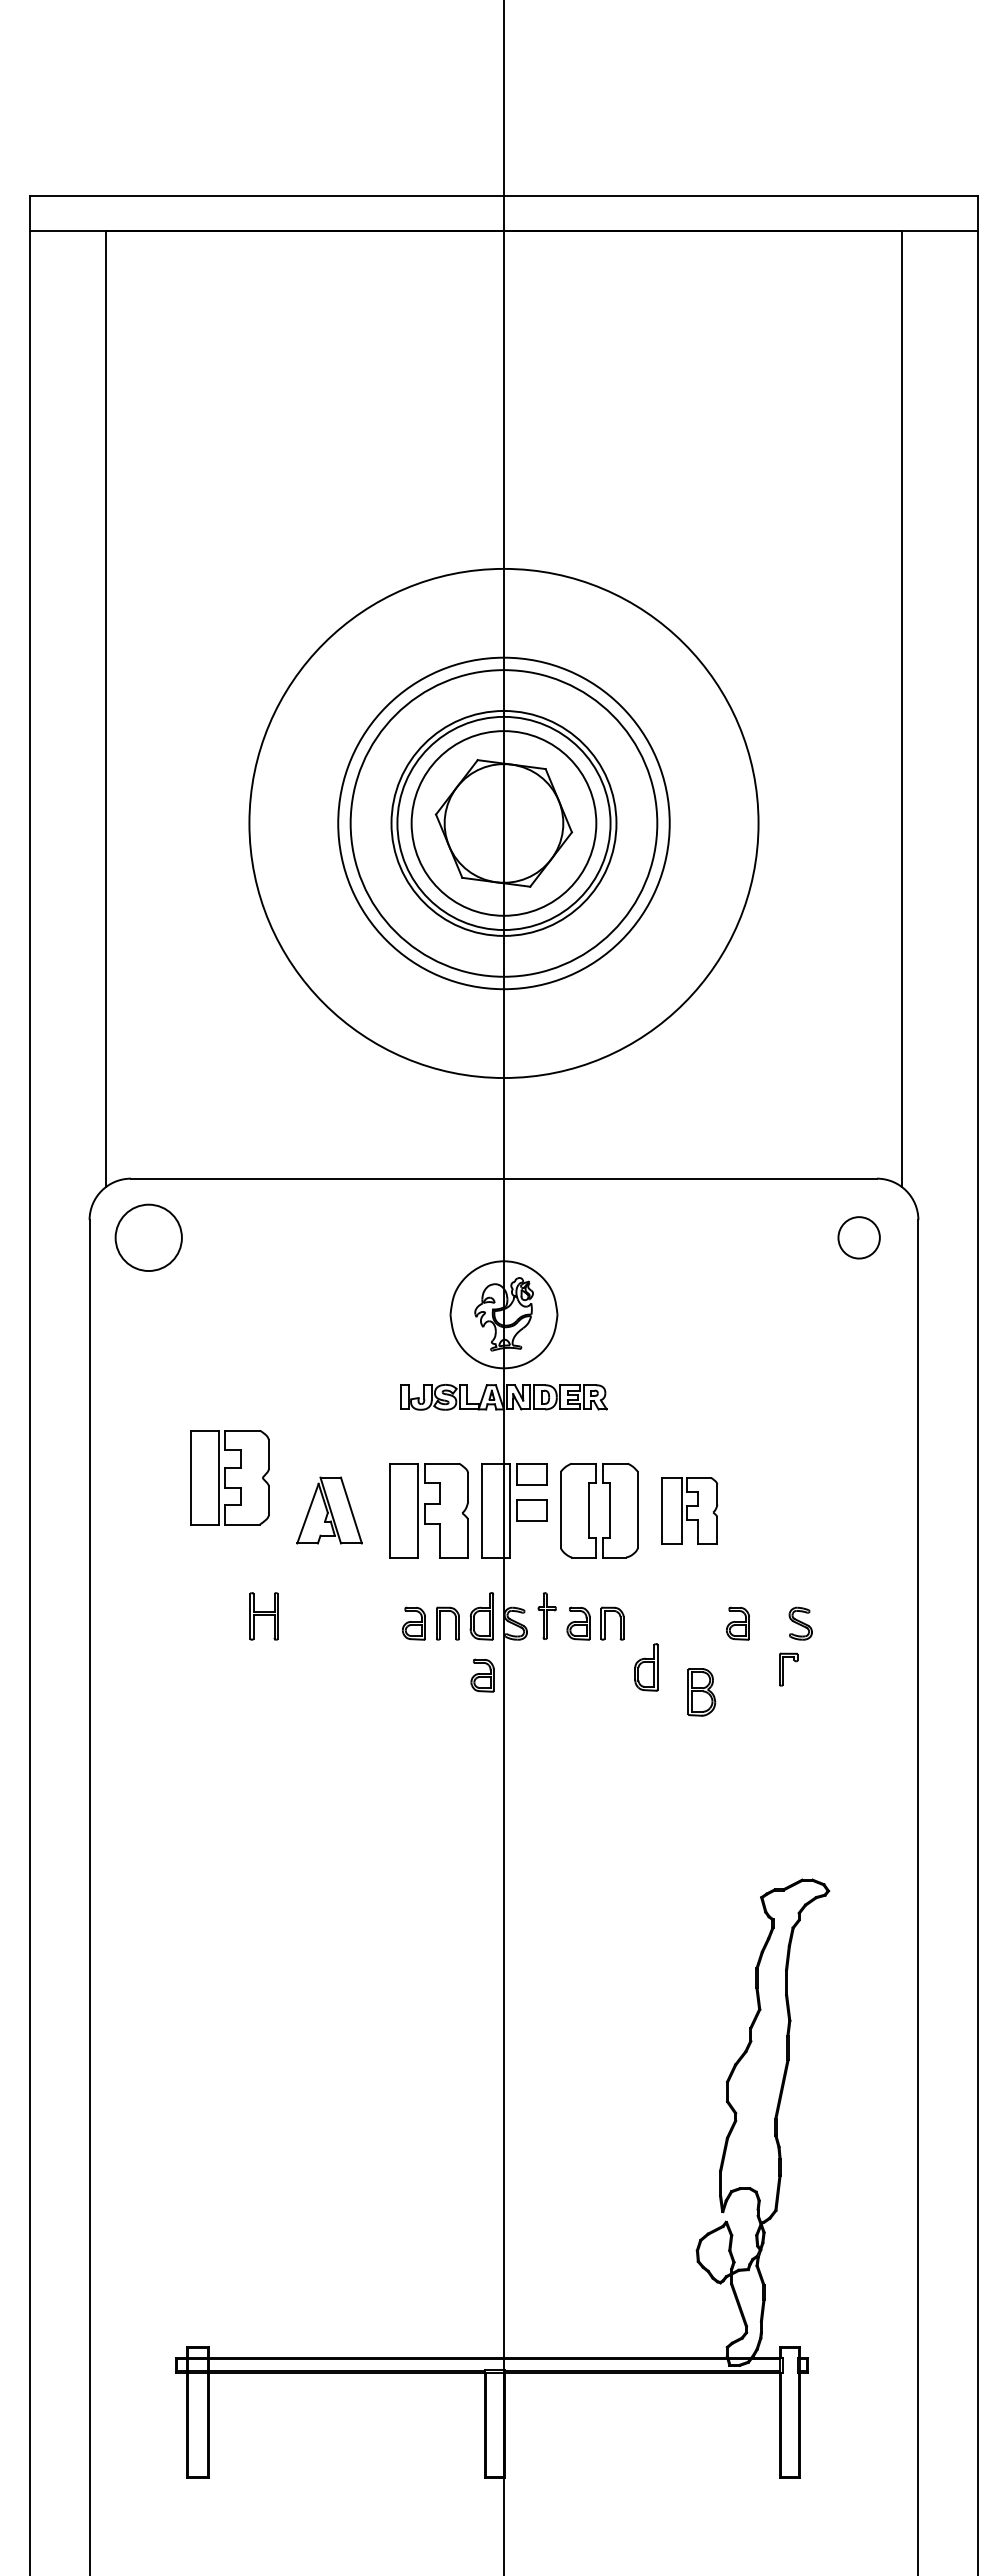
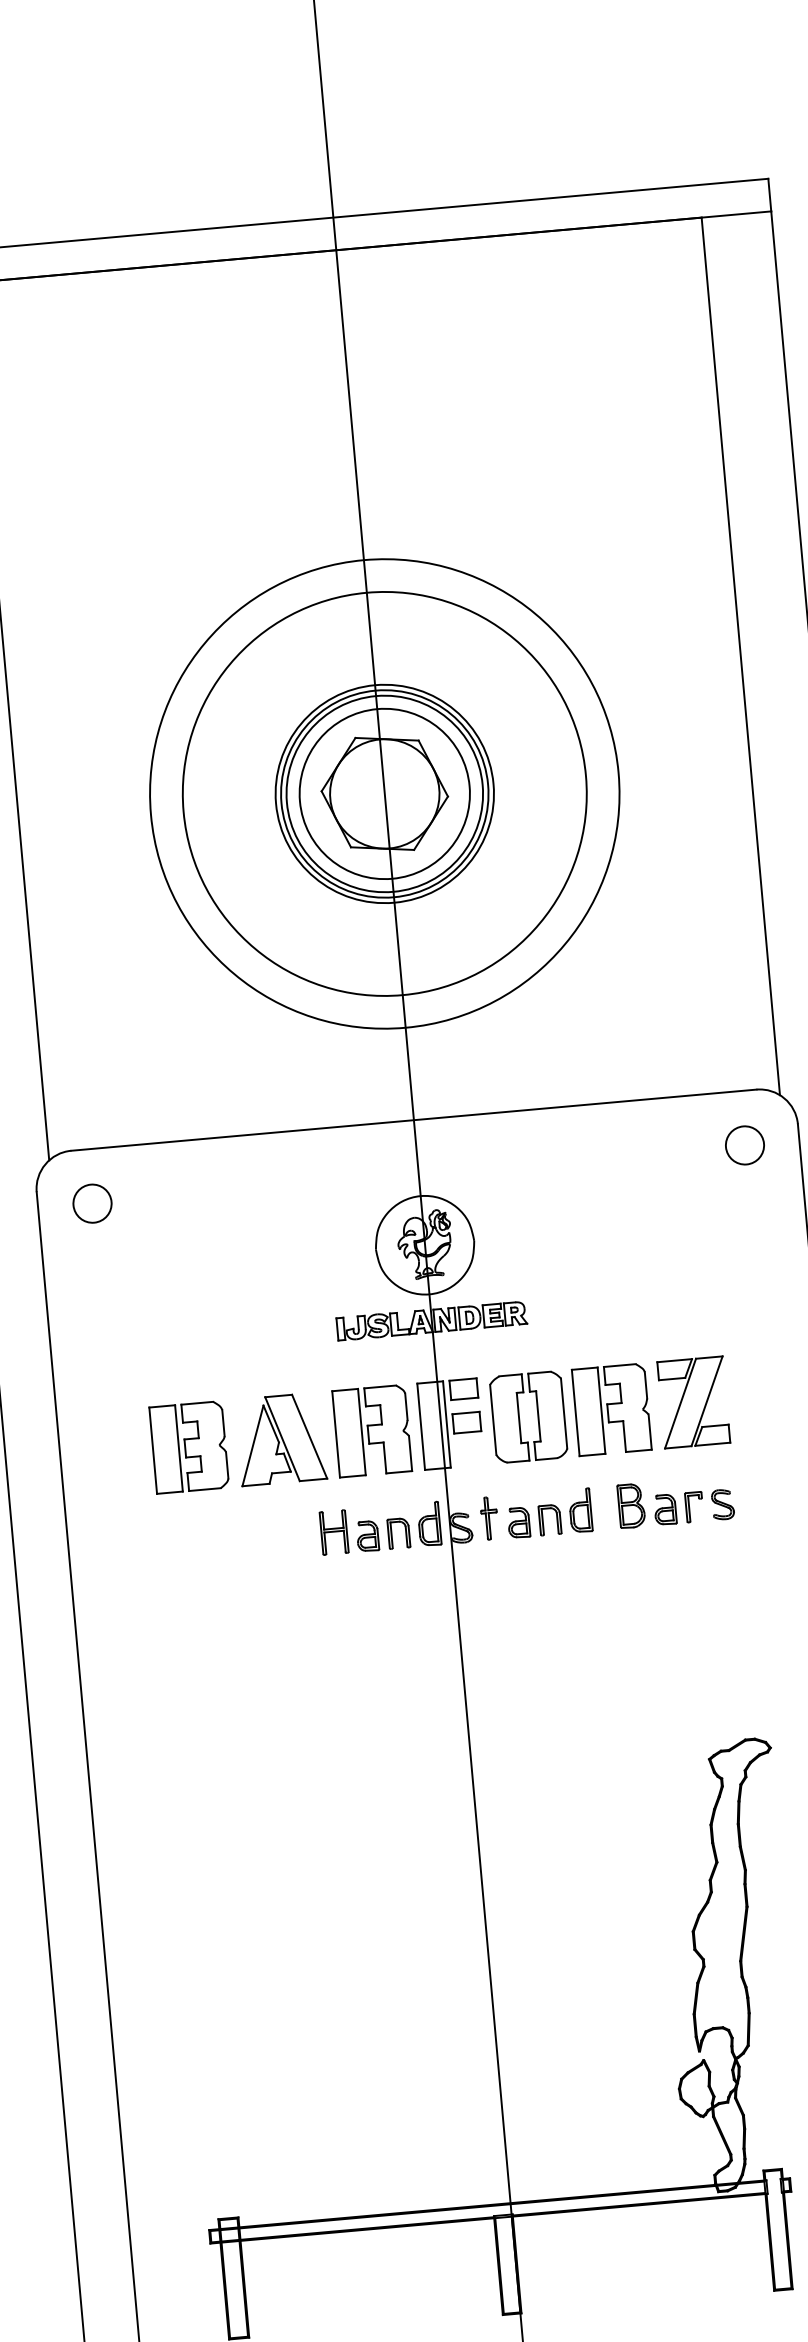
circle: (503, 823) -> (384, 794), size x0.71
circle: (503, 823) -> (384, 794), size x1.43
circle: (148, 1237) -> (92, 1203), size x0.62
part: (229, 1477) -> (189, 1447), moved
part: (329, 1510) -> (280, 1439), size x1.43
part: (689, 1510) -> (611, 1409), size x1.43
part: (778, 1510) -> (693, 1402), added
part: (263, 1616) -> (333, 1532), moved
part: (646, 1667) -> (580, 1510), moved
part: (788, 1669) -> (694, 1506), moved
part: (482, 1675) -> (434, 1578), removed
part: (701, 1692) -> (631, 1506), moved

